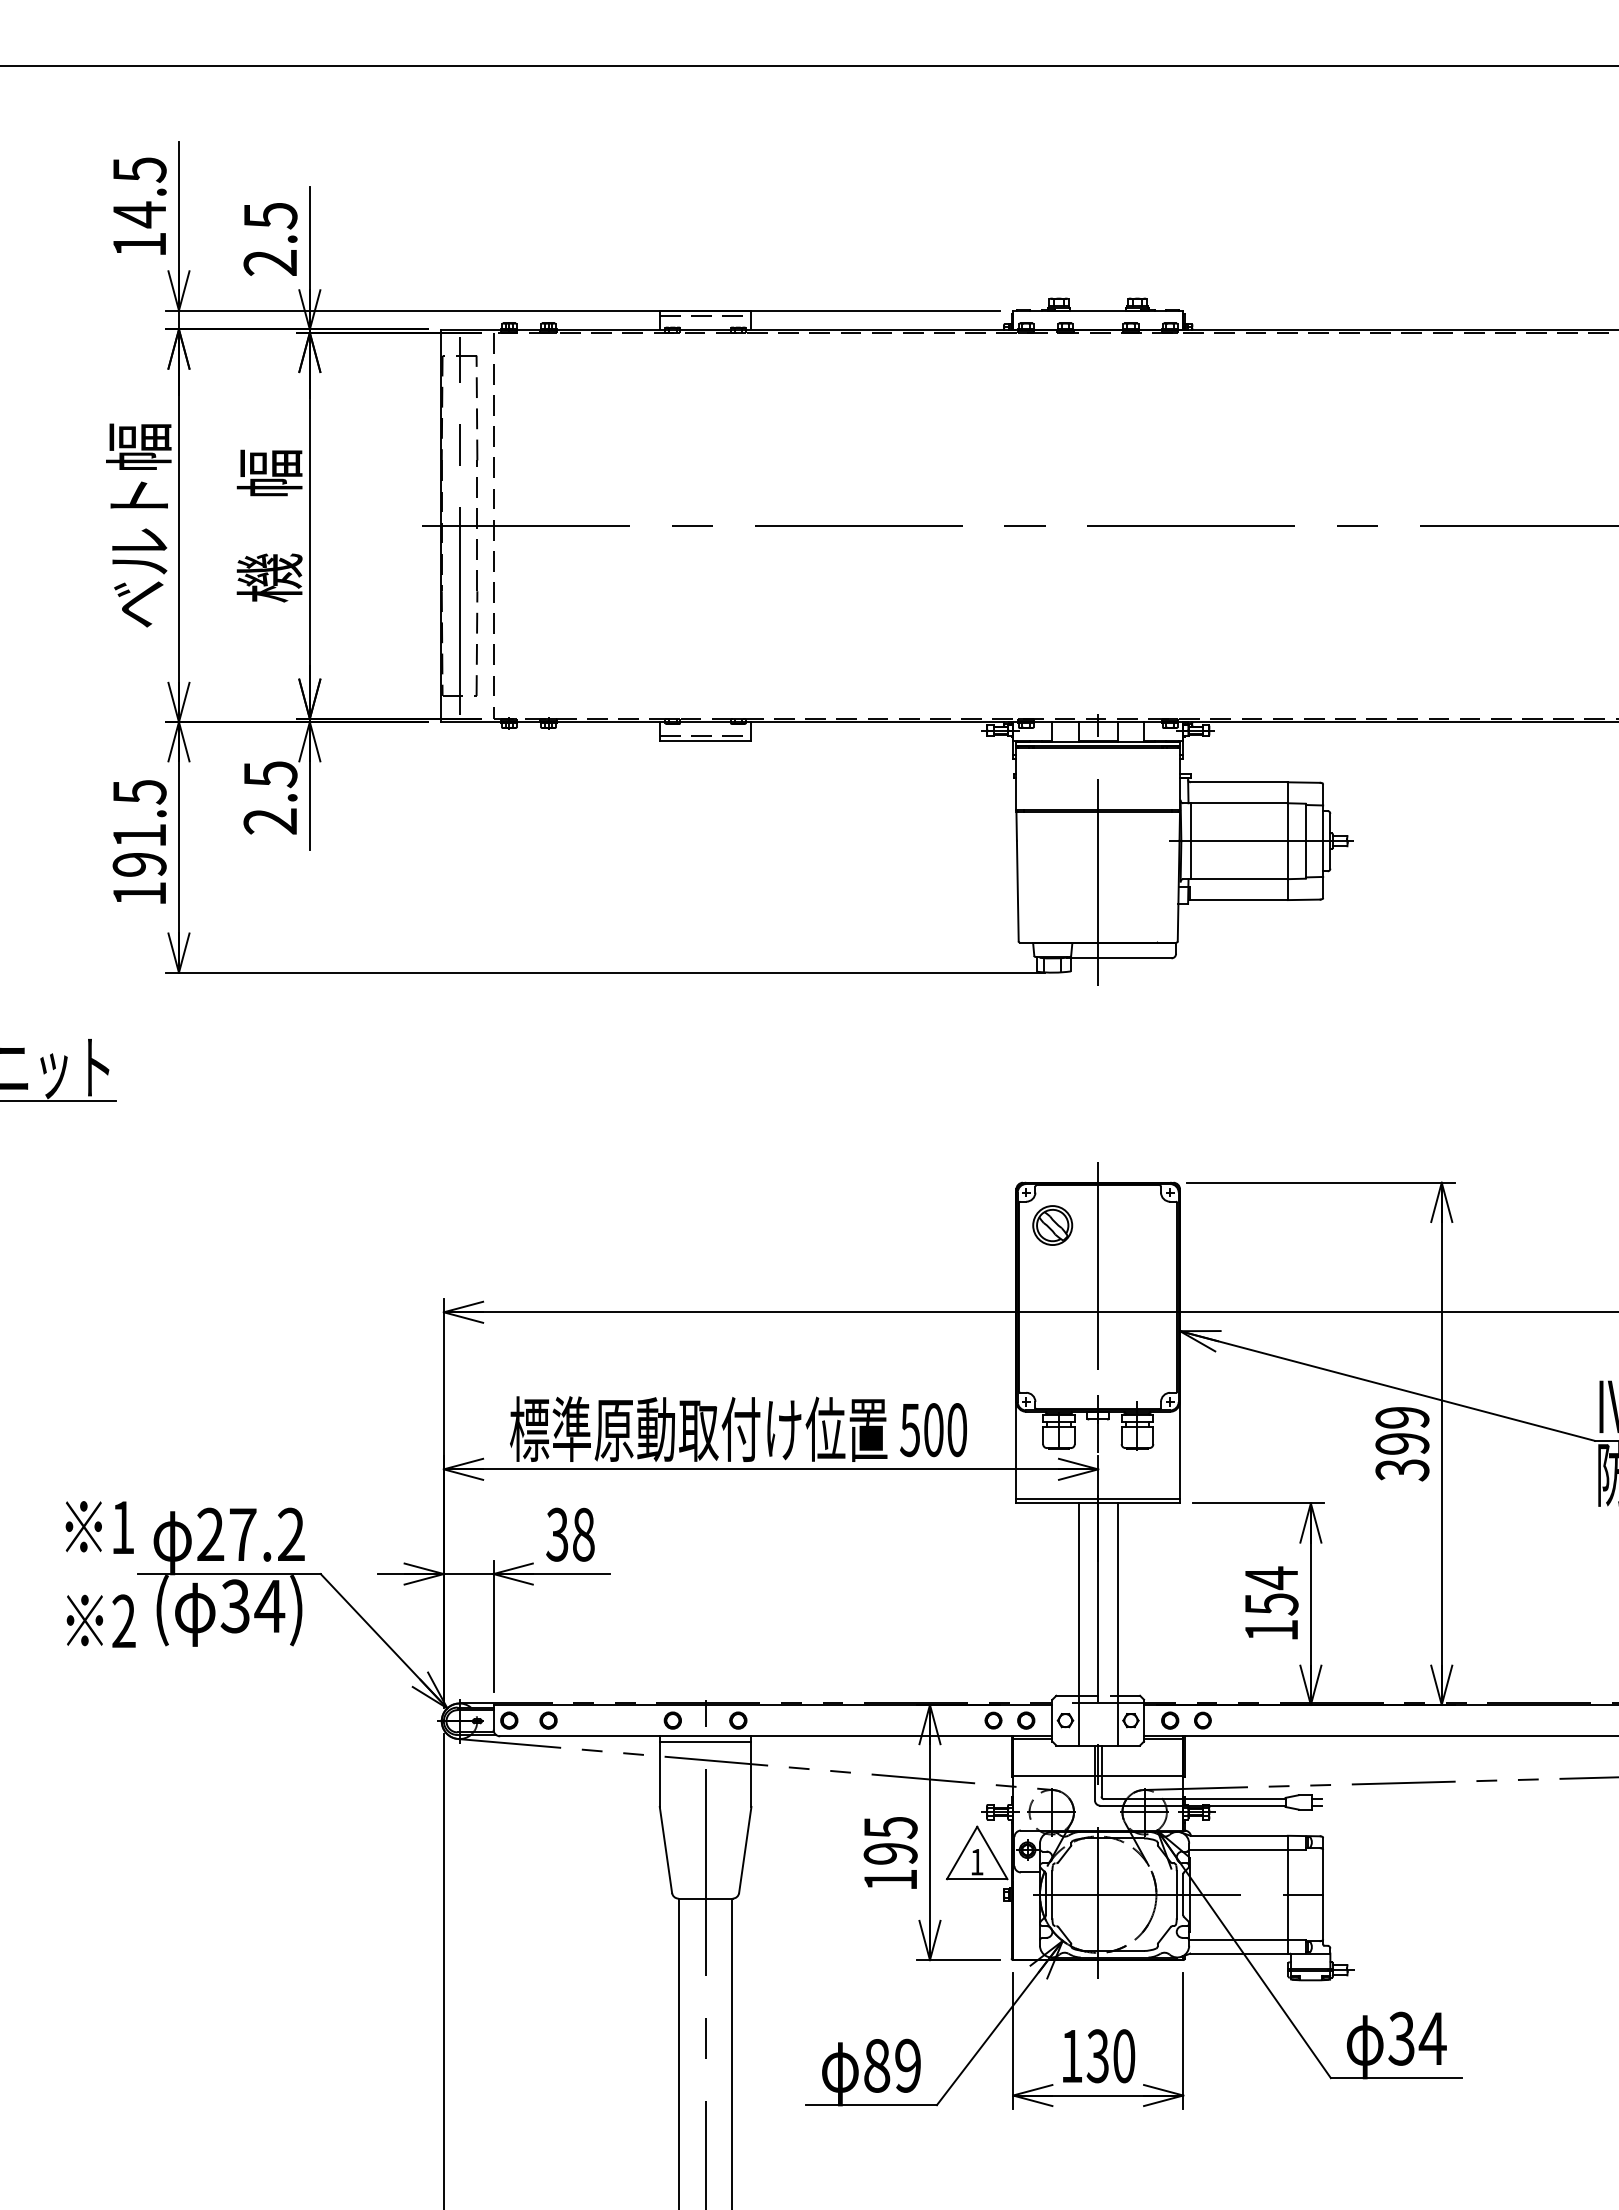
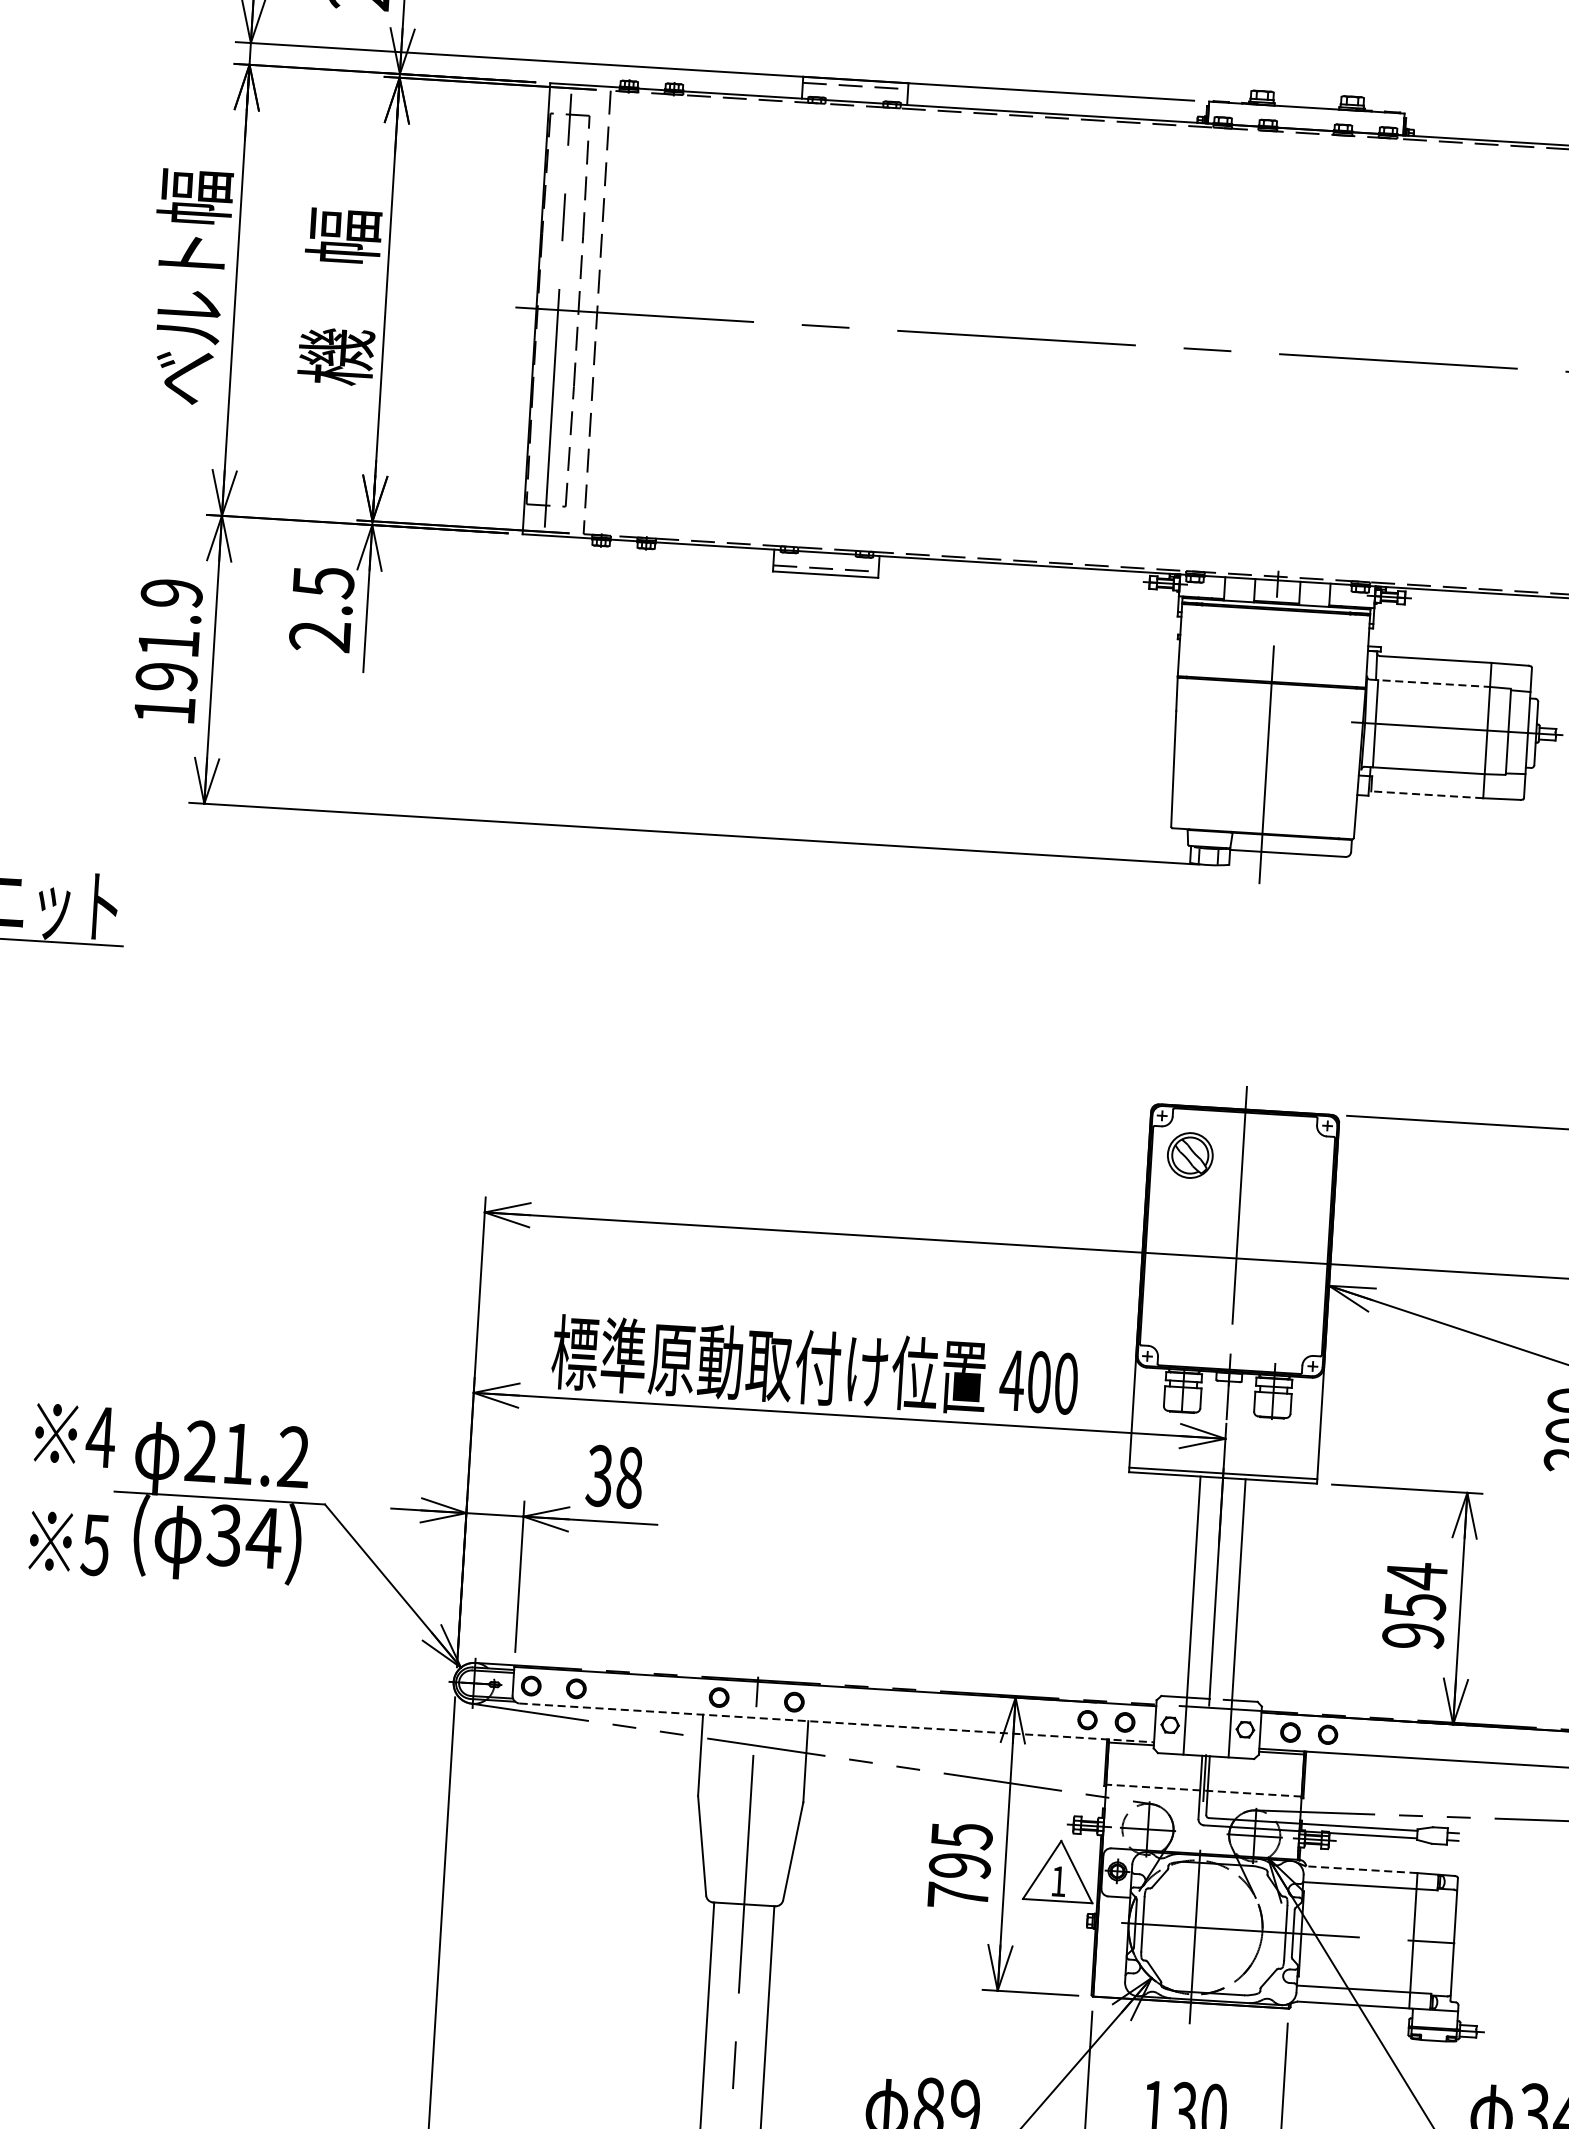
text: (139, 792) -> (171, 593), 191.5 -> 191.9
line: (1236, 803) -> (1431, 683), solid -> dashed
line: (1239, 900) -> (1427, 795), solid -> dashed
text: (909, 1430) -> (1011, 1380), 500 -> 400
text: (122, 1527) -> (100, 1437), 1 -> 4
text: (242, 1534) -> (237, 1453), 27.2 -> 21.2
text: (123, 1621) -> (95, 1545), 2 -> 5
text: (1271, 1630) -> (1413, 1636), 154 -> 954
line: (776, 1736) -> (837, 1723), solid -> dashed
line: (705, 1741) -> (755, 1723), removed
line: (1097, 1775) -> (1203, 1790), solid -> dashed
line: (1238, 1835) -> (1360, 1869), solid -> dashed
text: (890, 1879) -> (958, 1895), 195 -> 795

